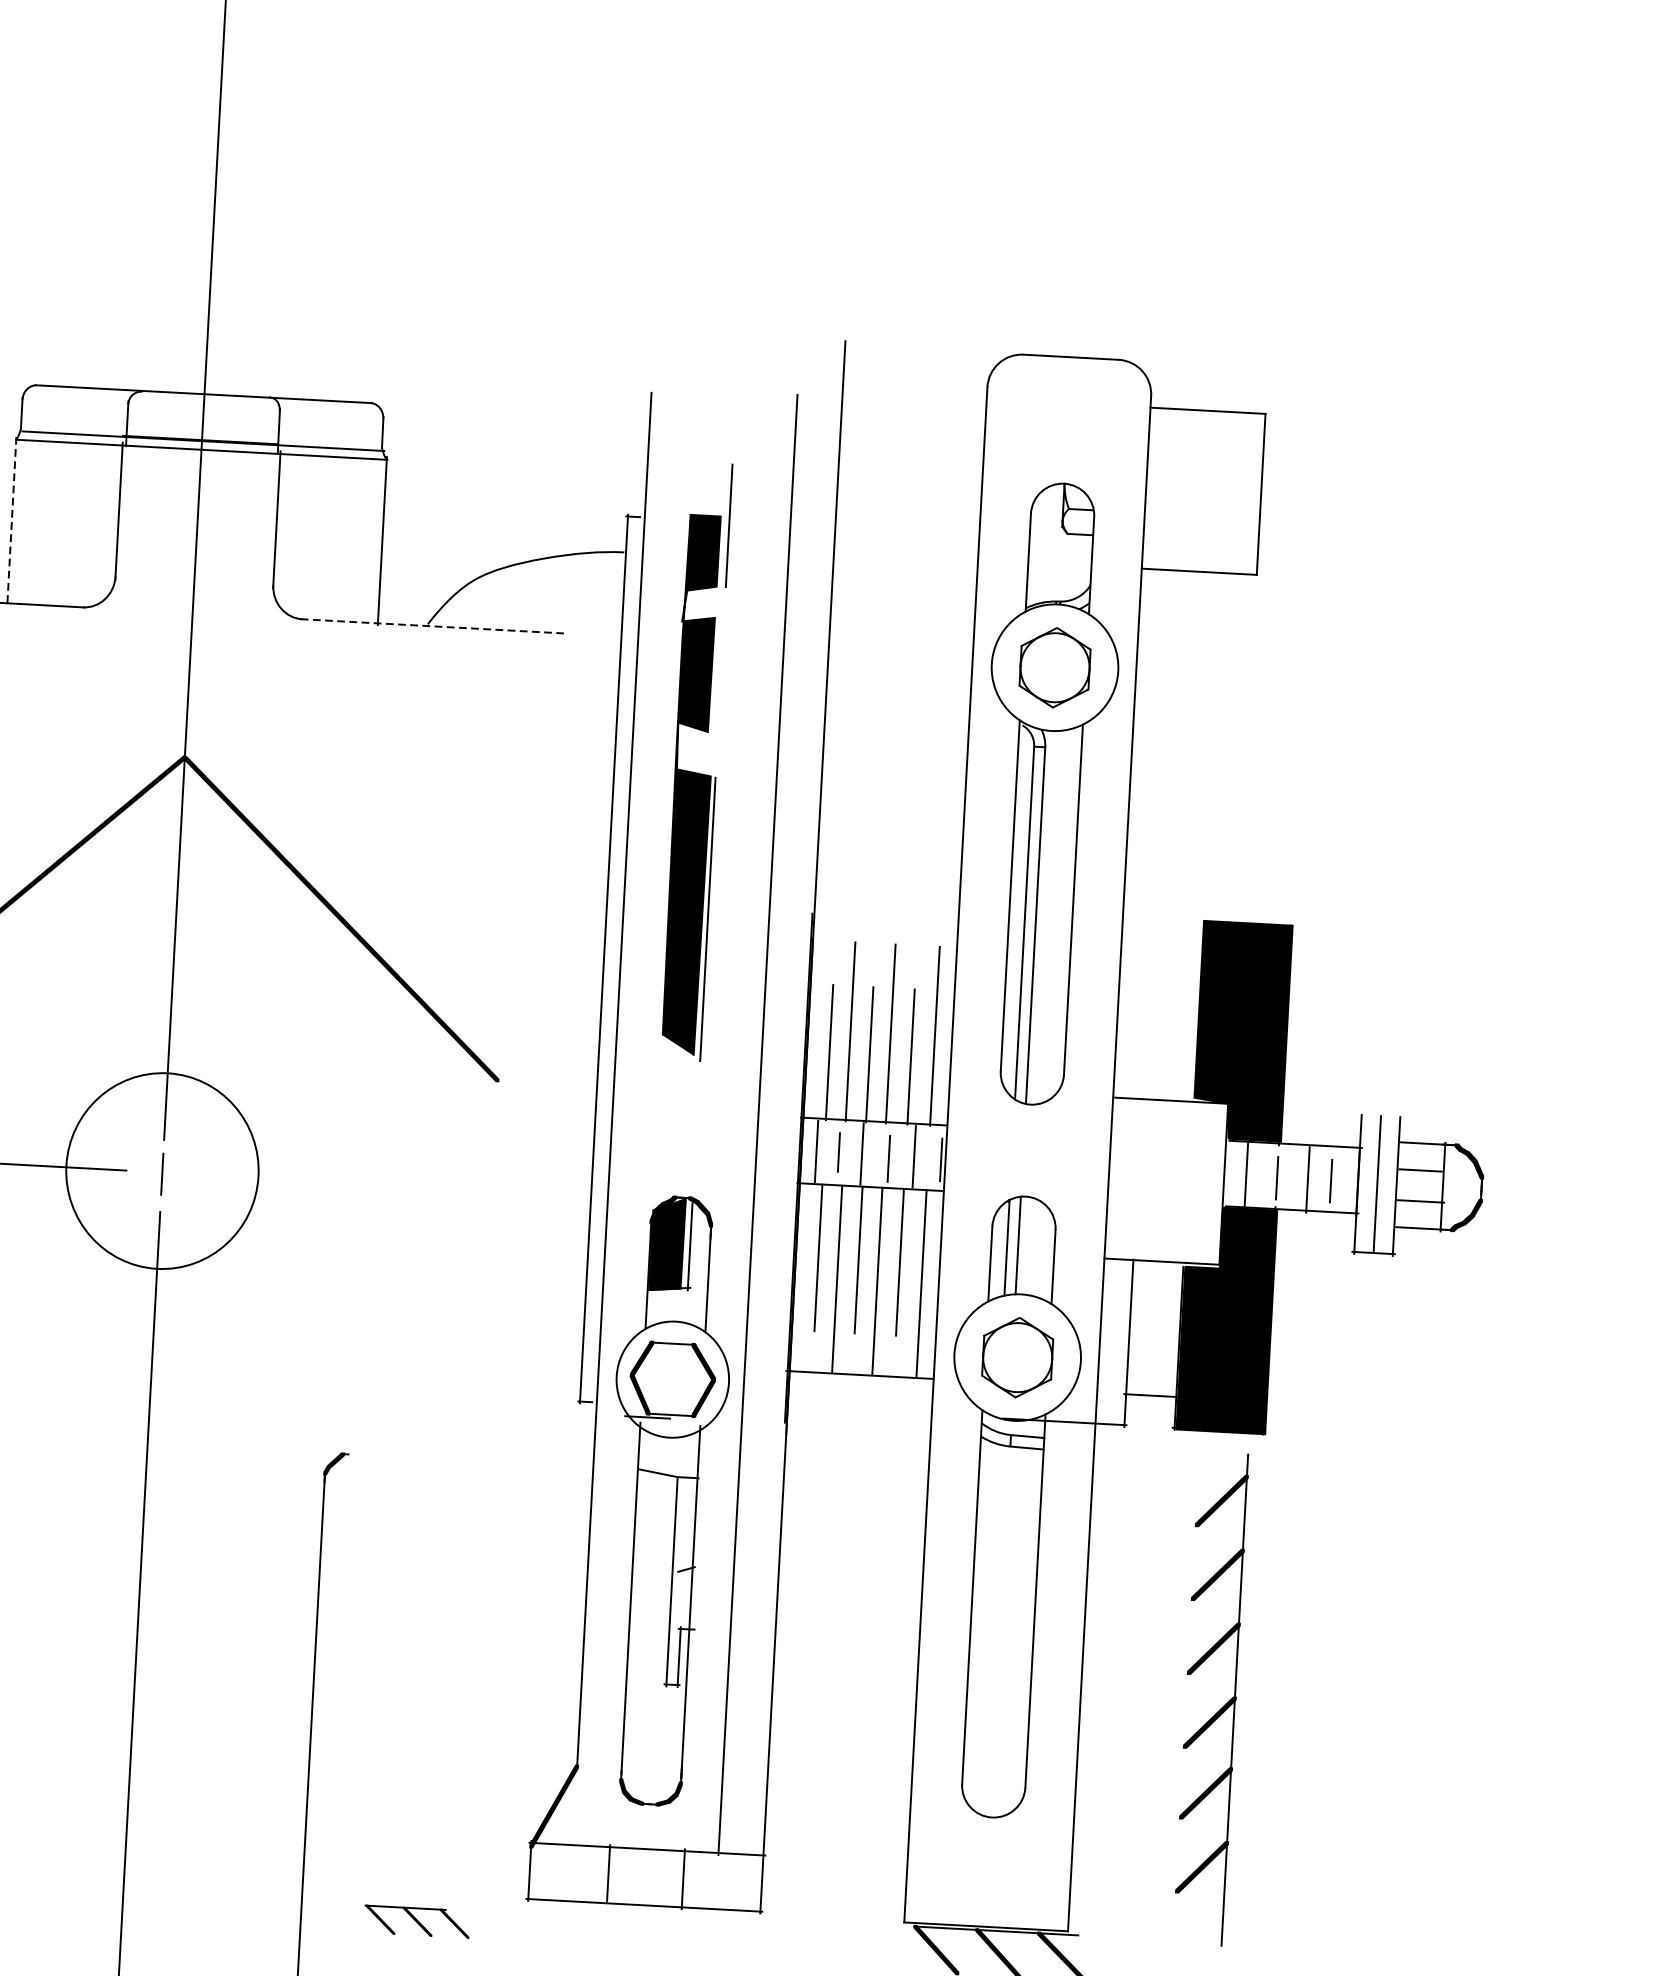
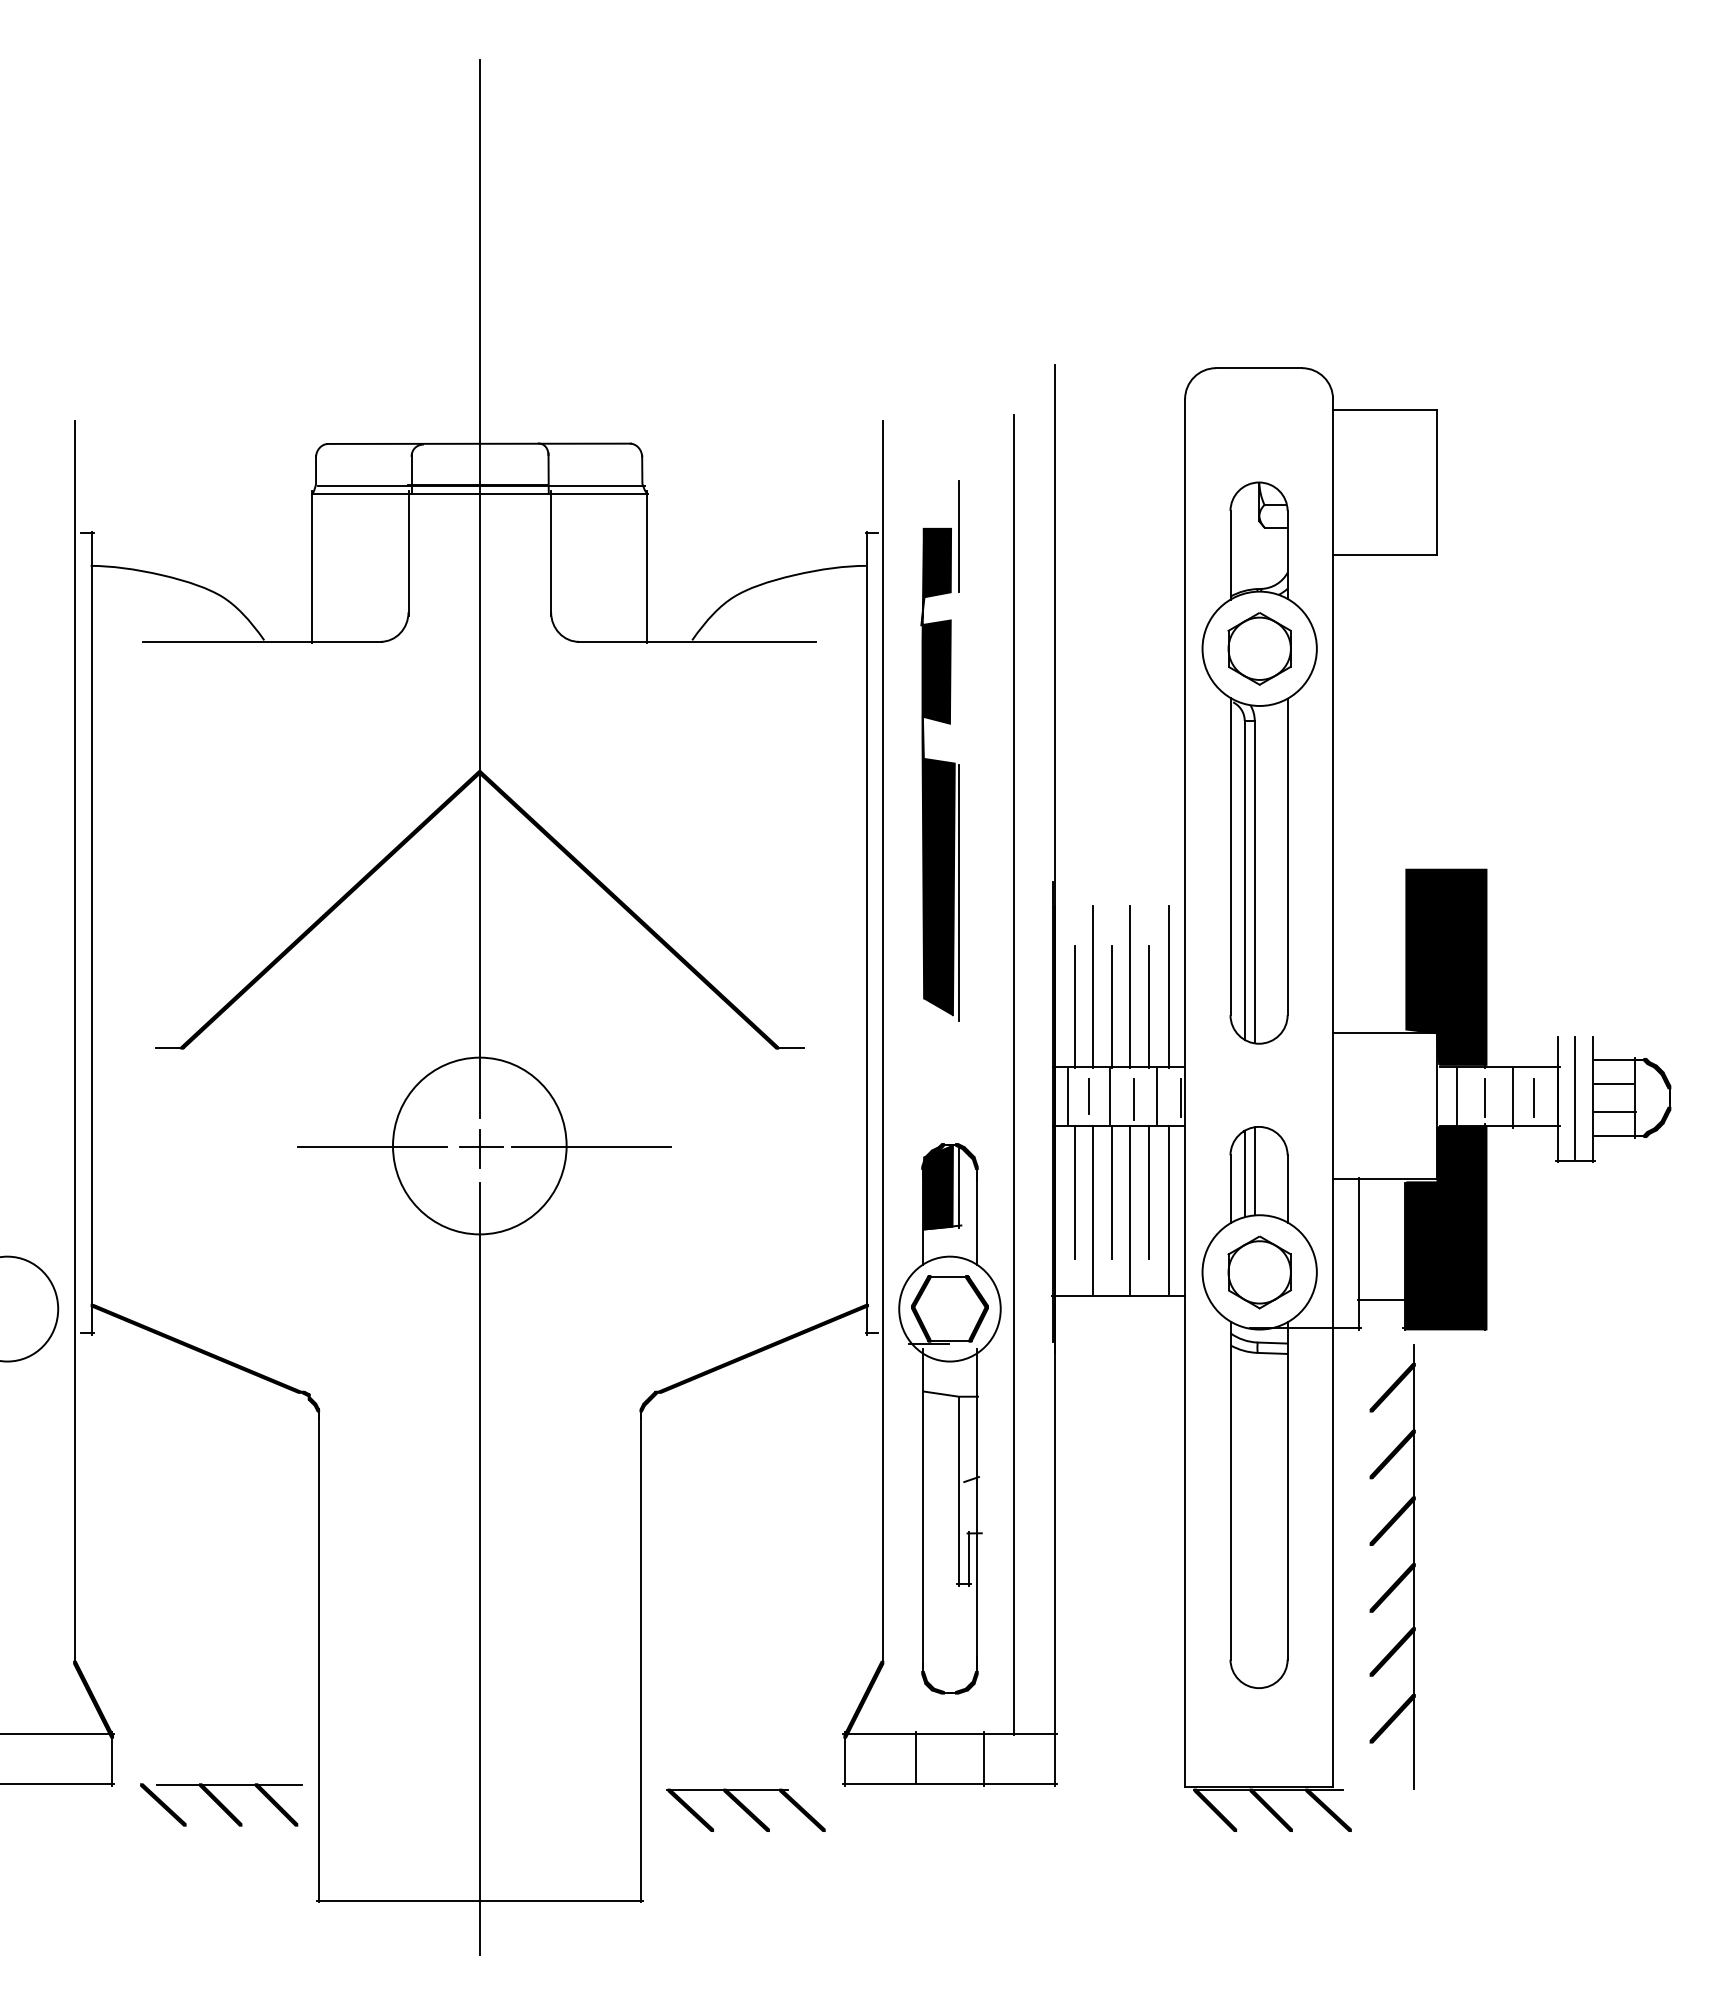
line: (12, 521) -> (312, 567), dashed -> solid
line: (433, 625) -> (697, 641), dashed -> solid
line: (510, 1081) -> (789, 1048), added
line: (164, 1172) -> (481, 1147), added
line: (285, 1179) -> (591, 1147), added
fill: (464, 1412) -> (763, 1348), added
part: (1222, 1706) -> (1403, 1572), moved
part: (416, 1920) -> (745, 1809), size x1.67

